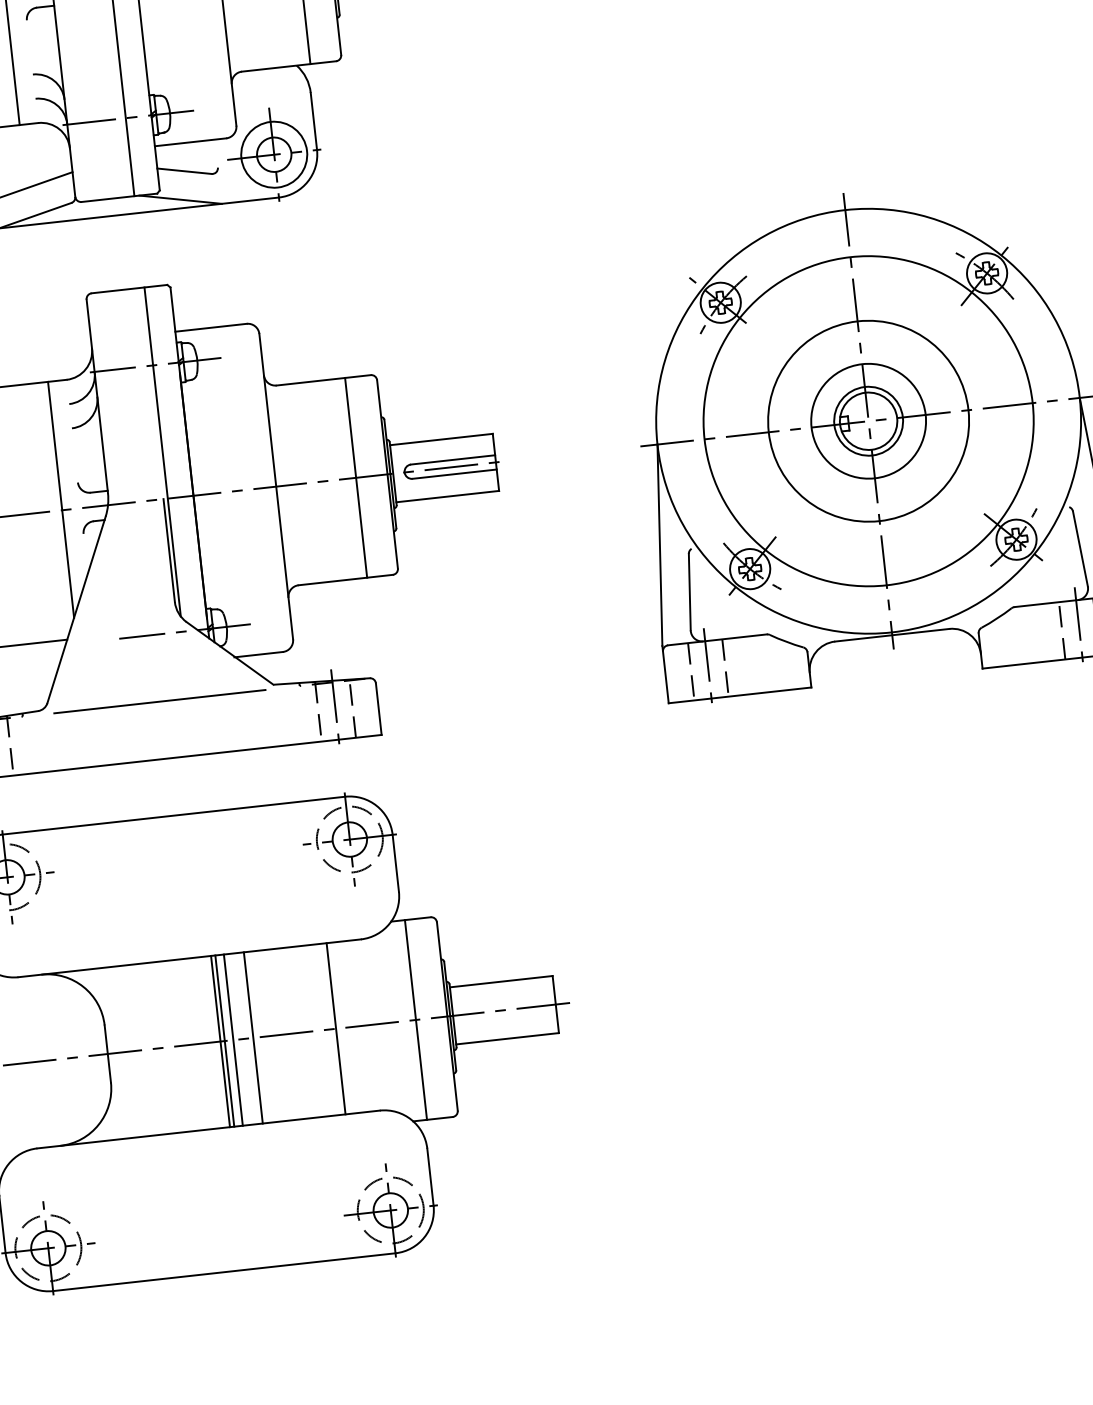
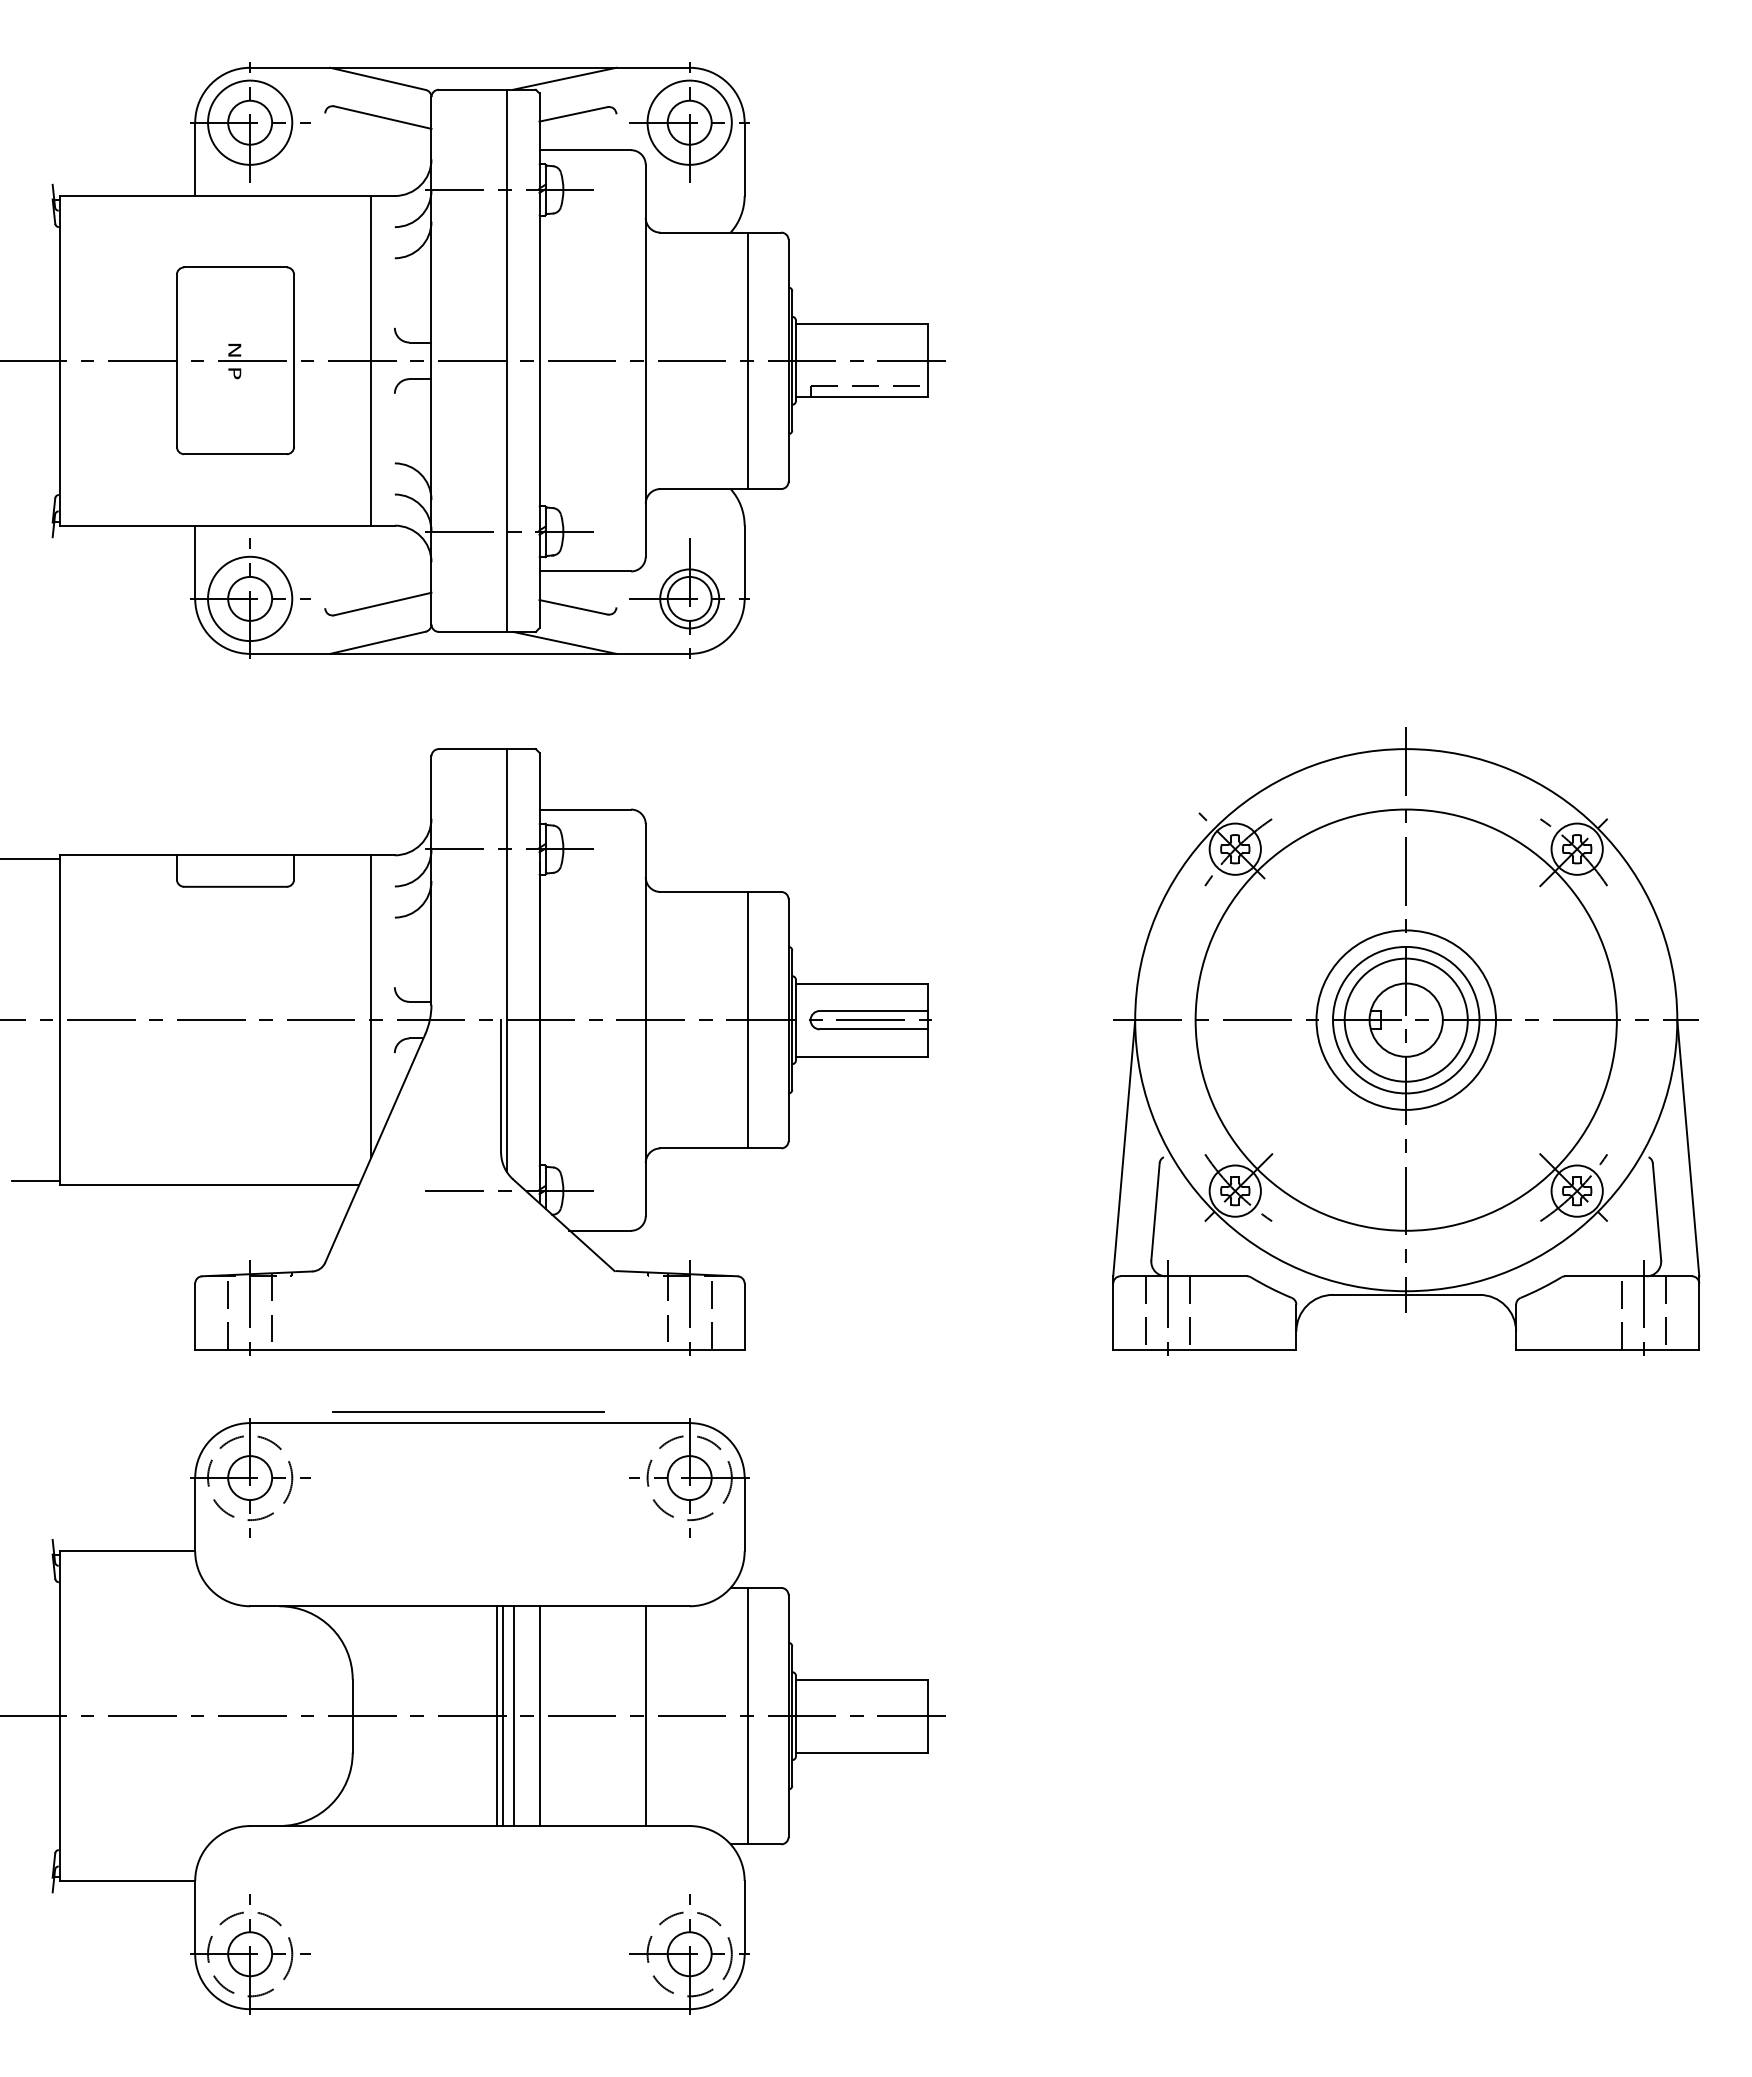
circle: (274, 154) -> (689, 598), size x0.7
circle: (868, 420) -> (1406, 1019), size x0.7
circle: (868, 421) -> (1406, 1020), size x1.4
line: (160, 701) -> (468, 1411), moved

